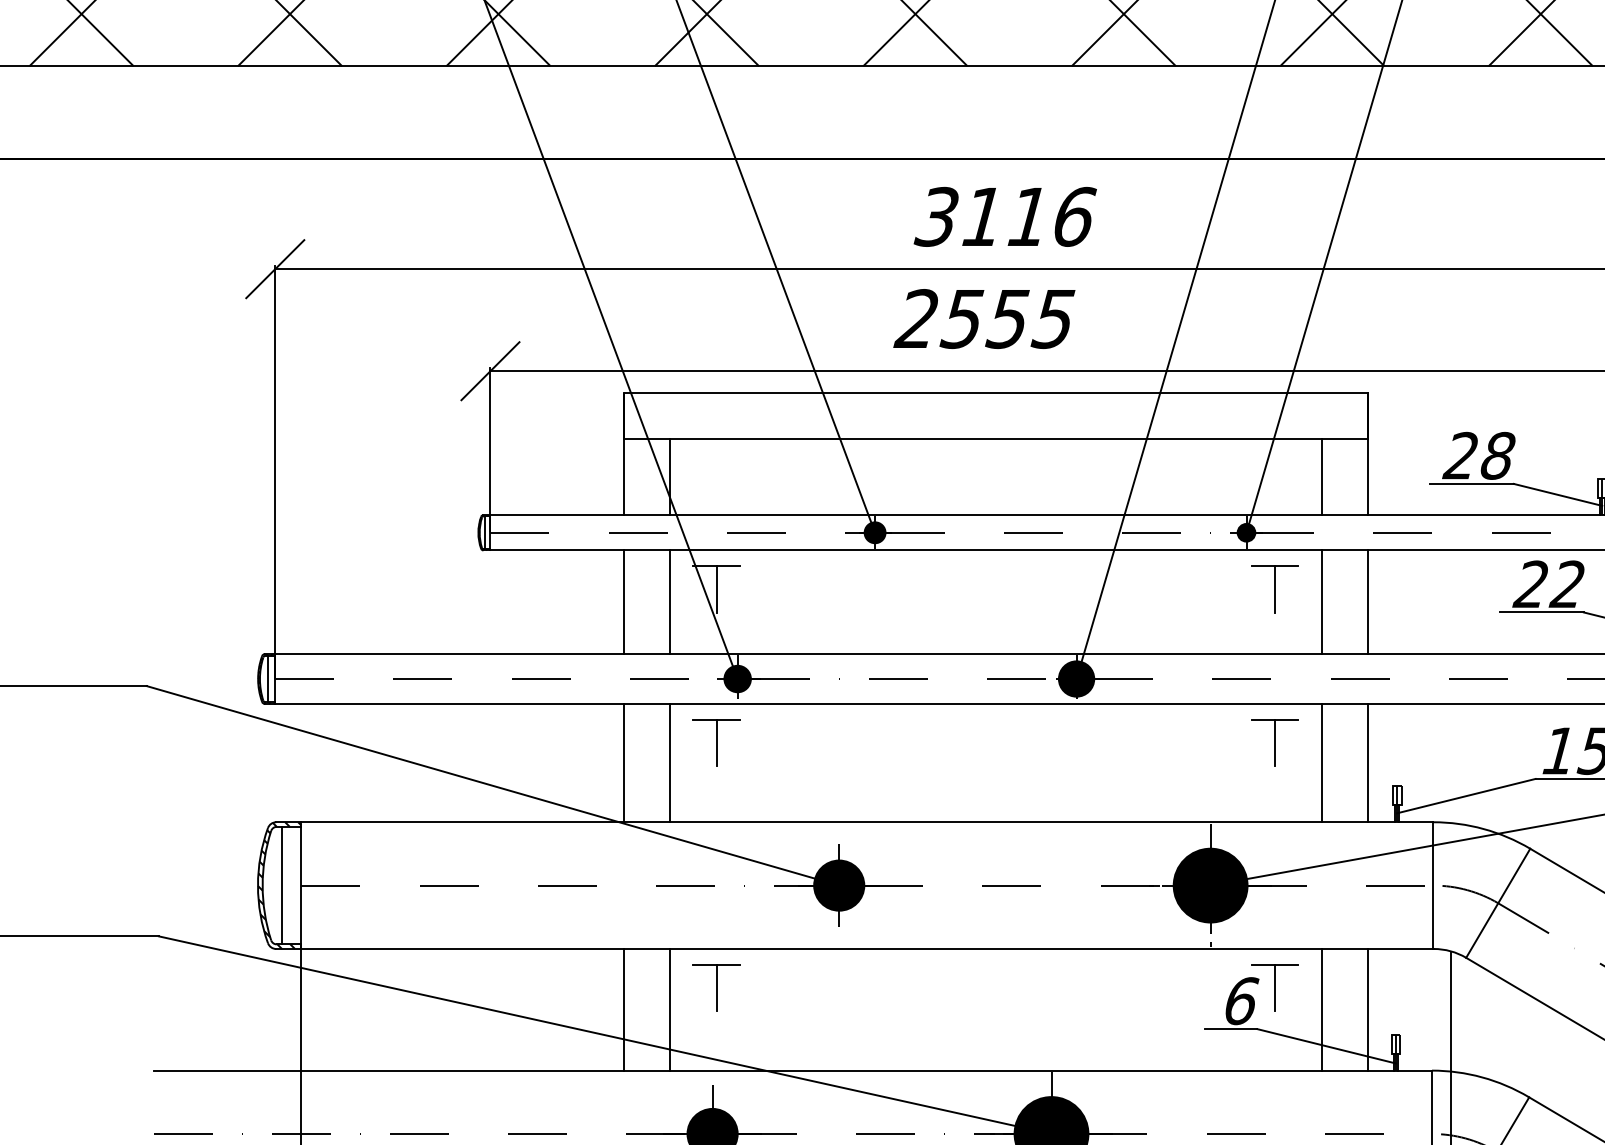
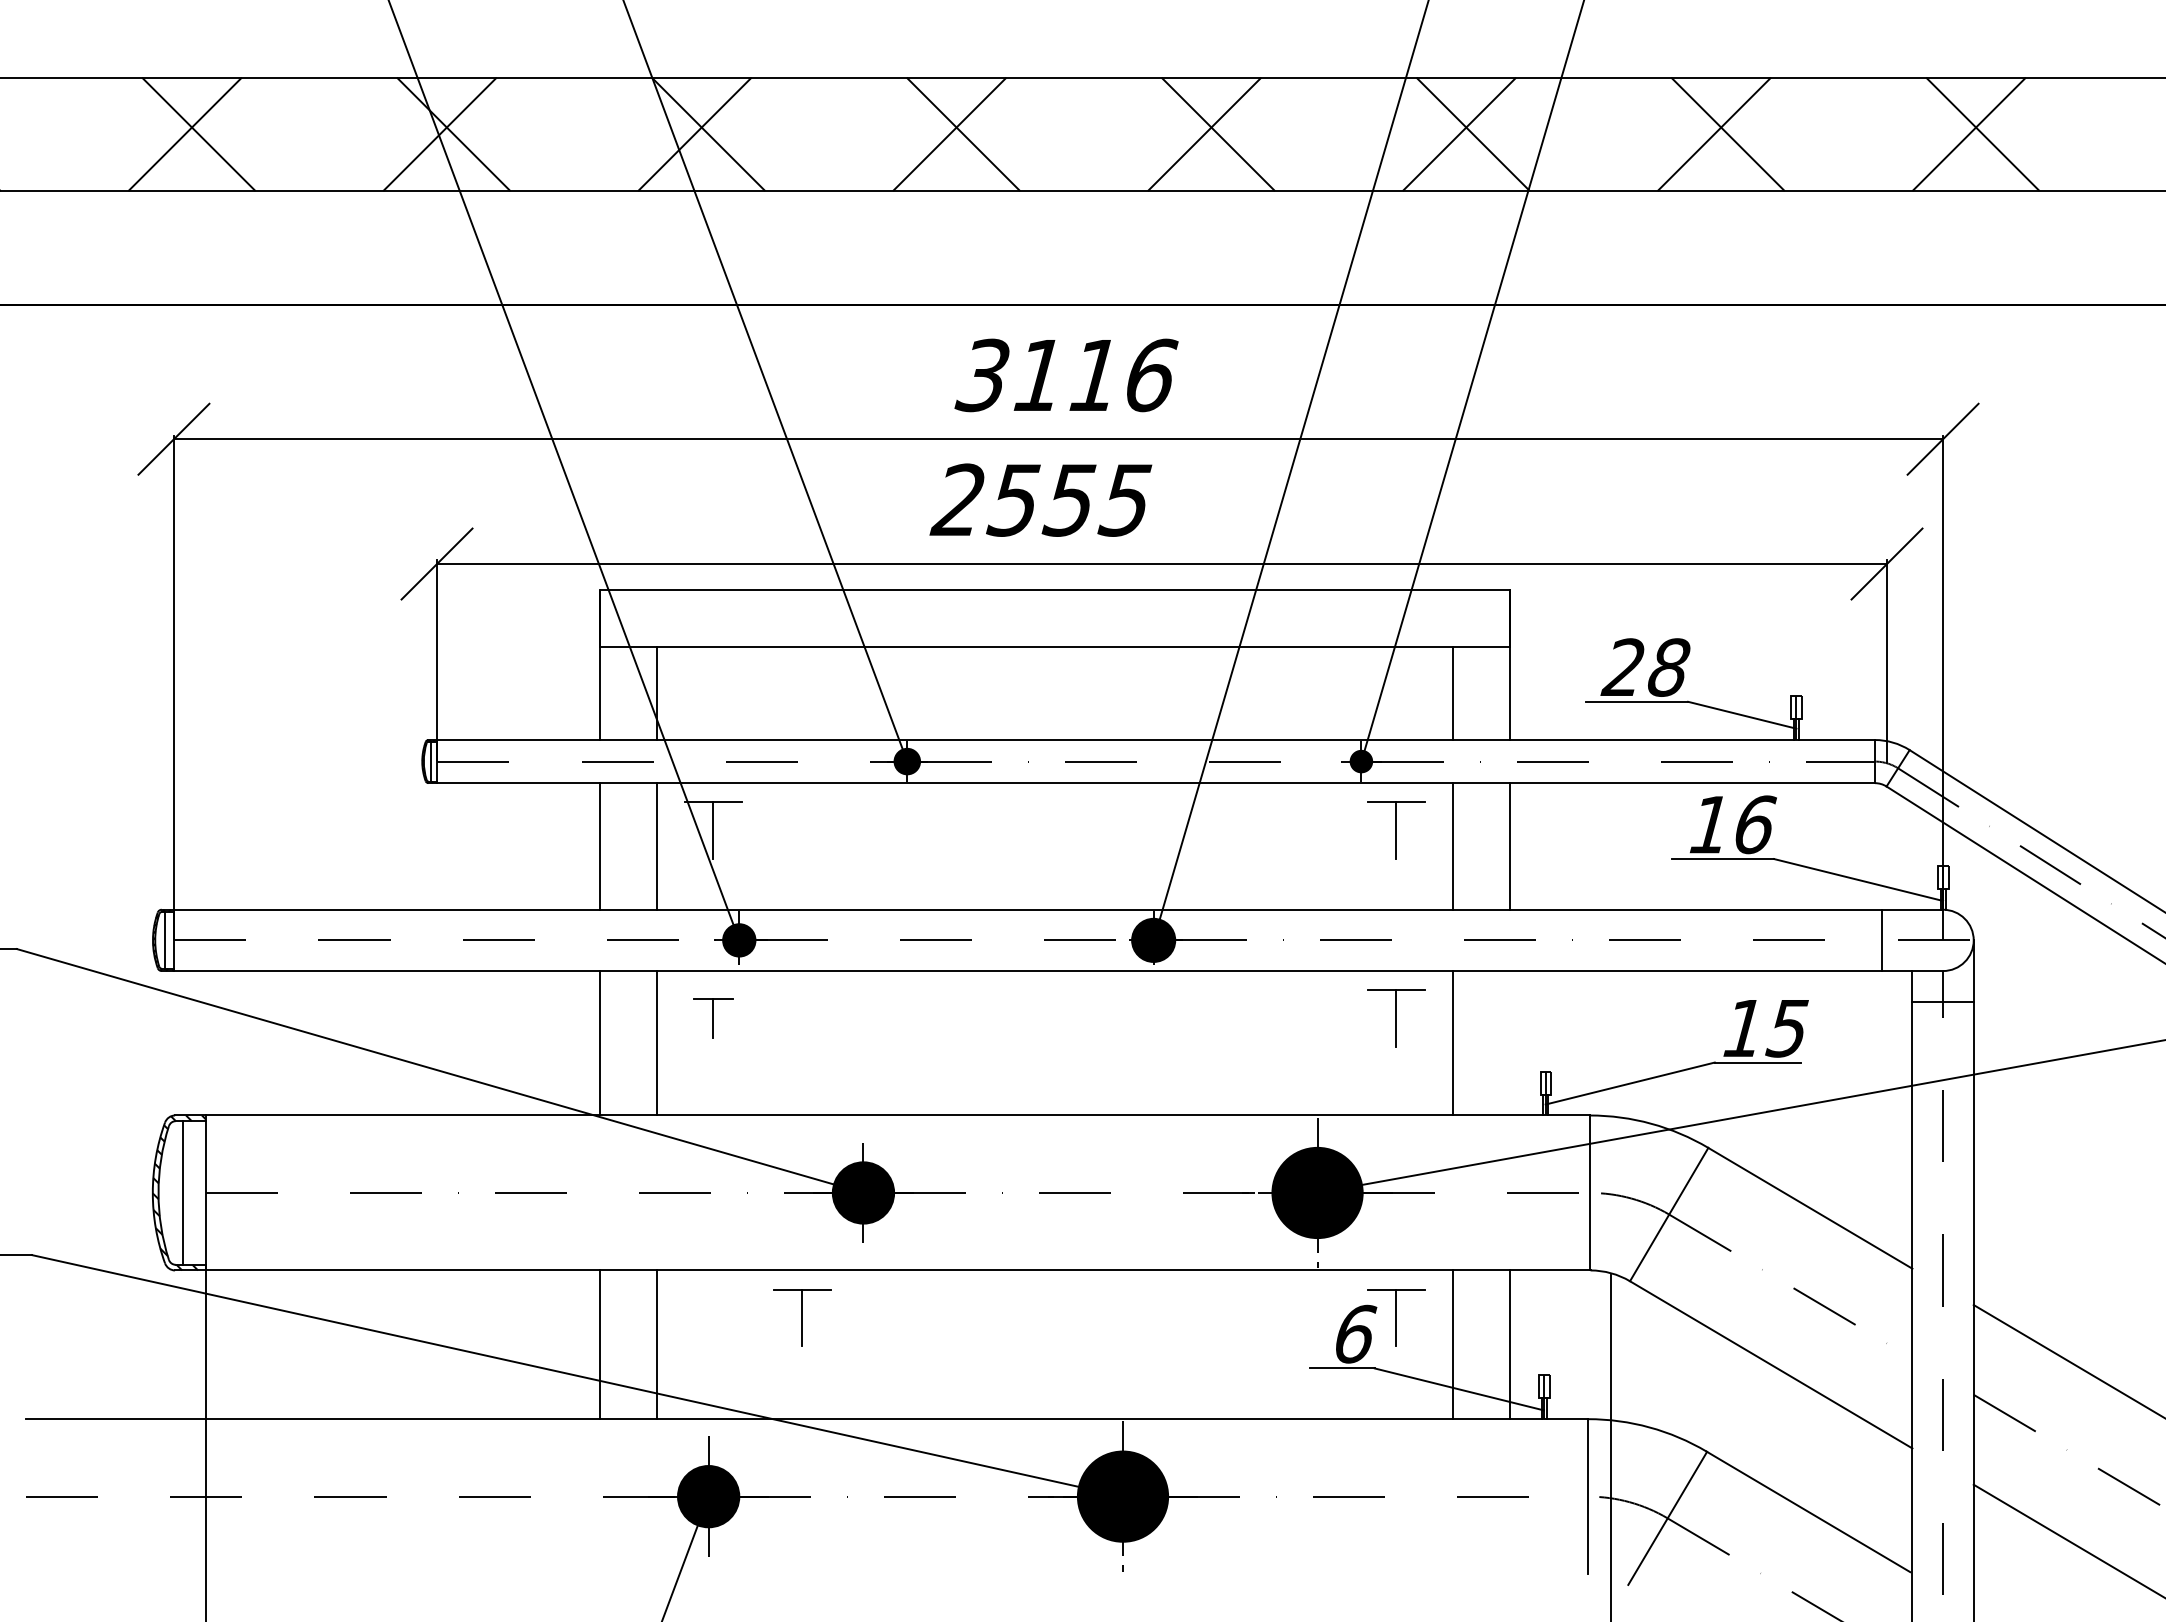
text: (1549, 584) -> (1731, 824), 22 -> 16
part: (716, 742) -> (713, 1018), size x0.7
line: (1367, 763) -> (1509, 1043), removed
part: (716, 987) -> (802, 1317), moved

